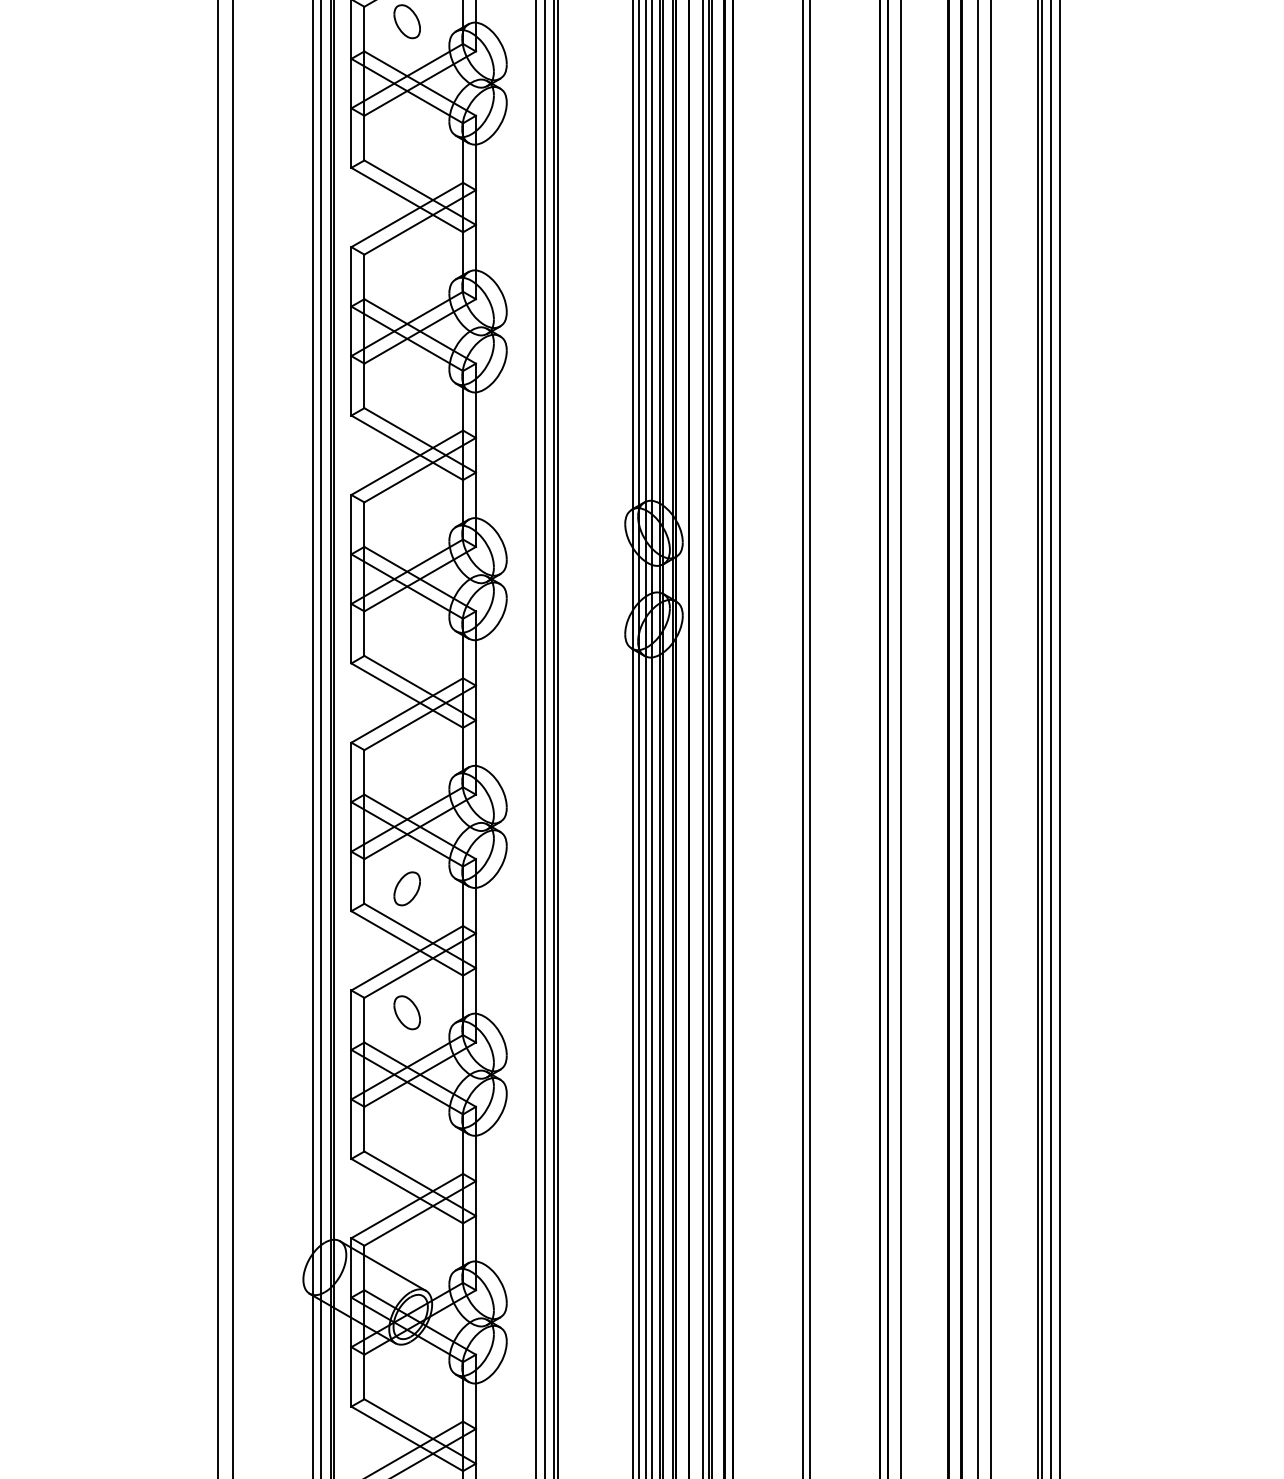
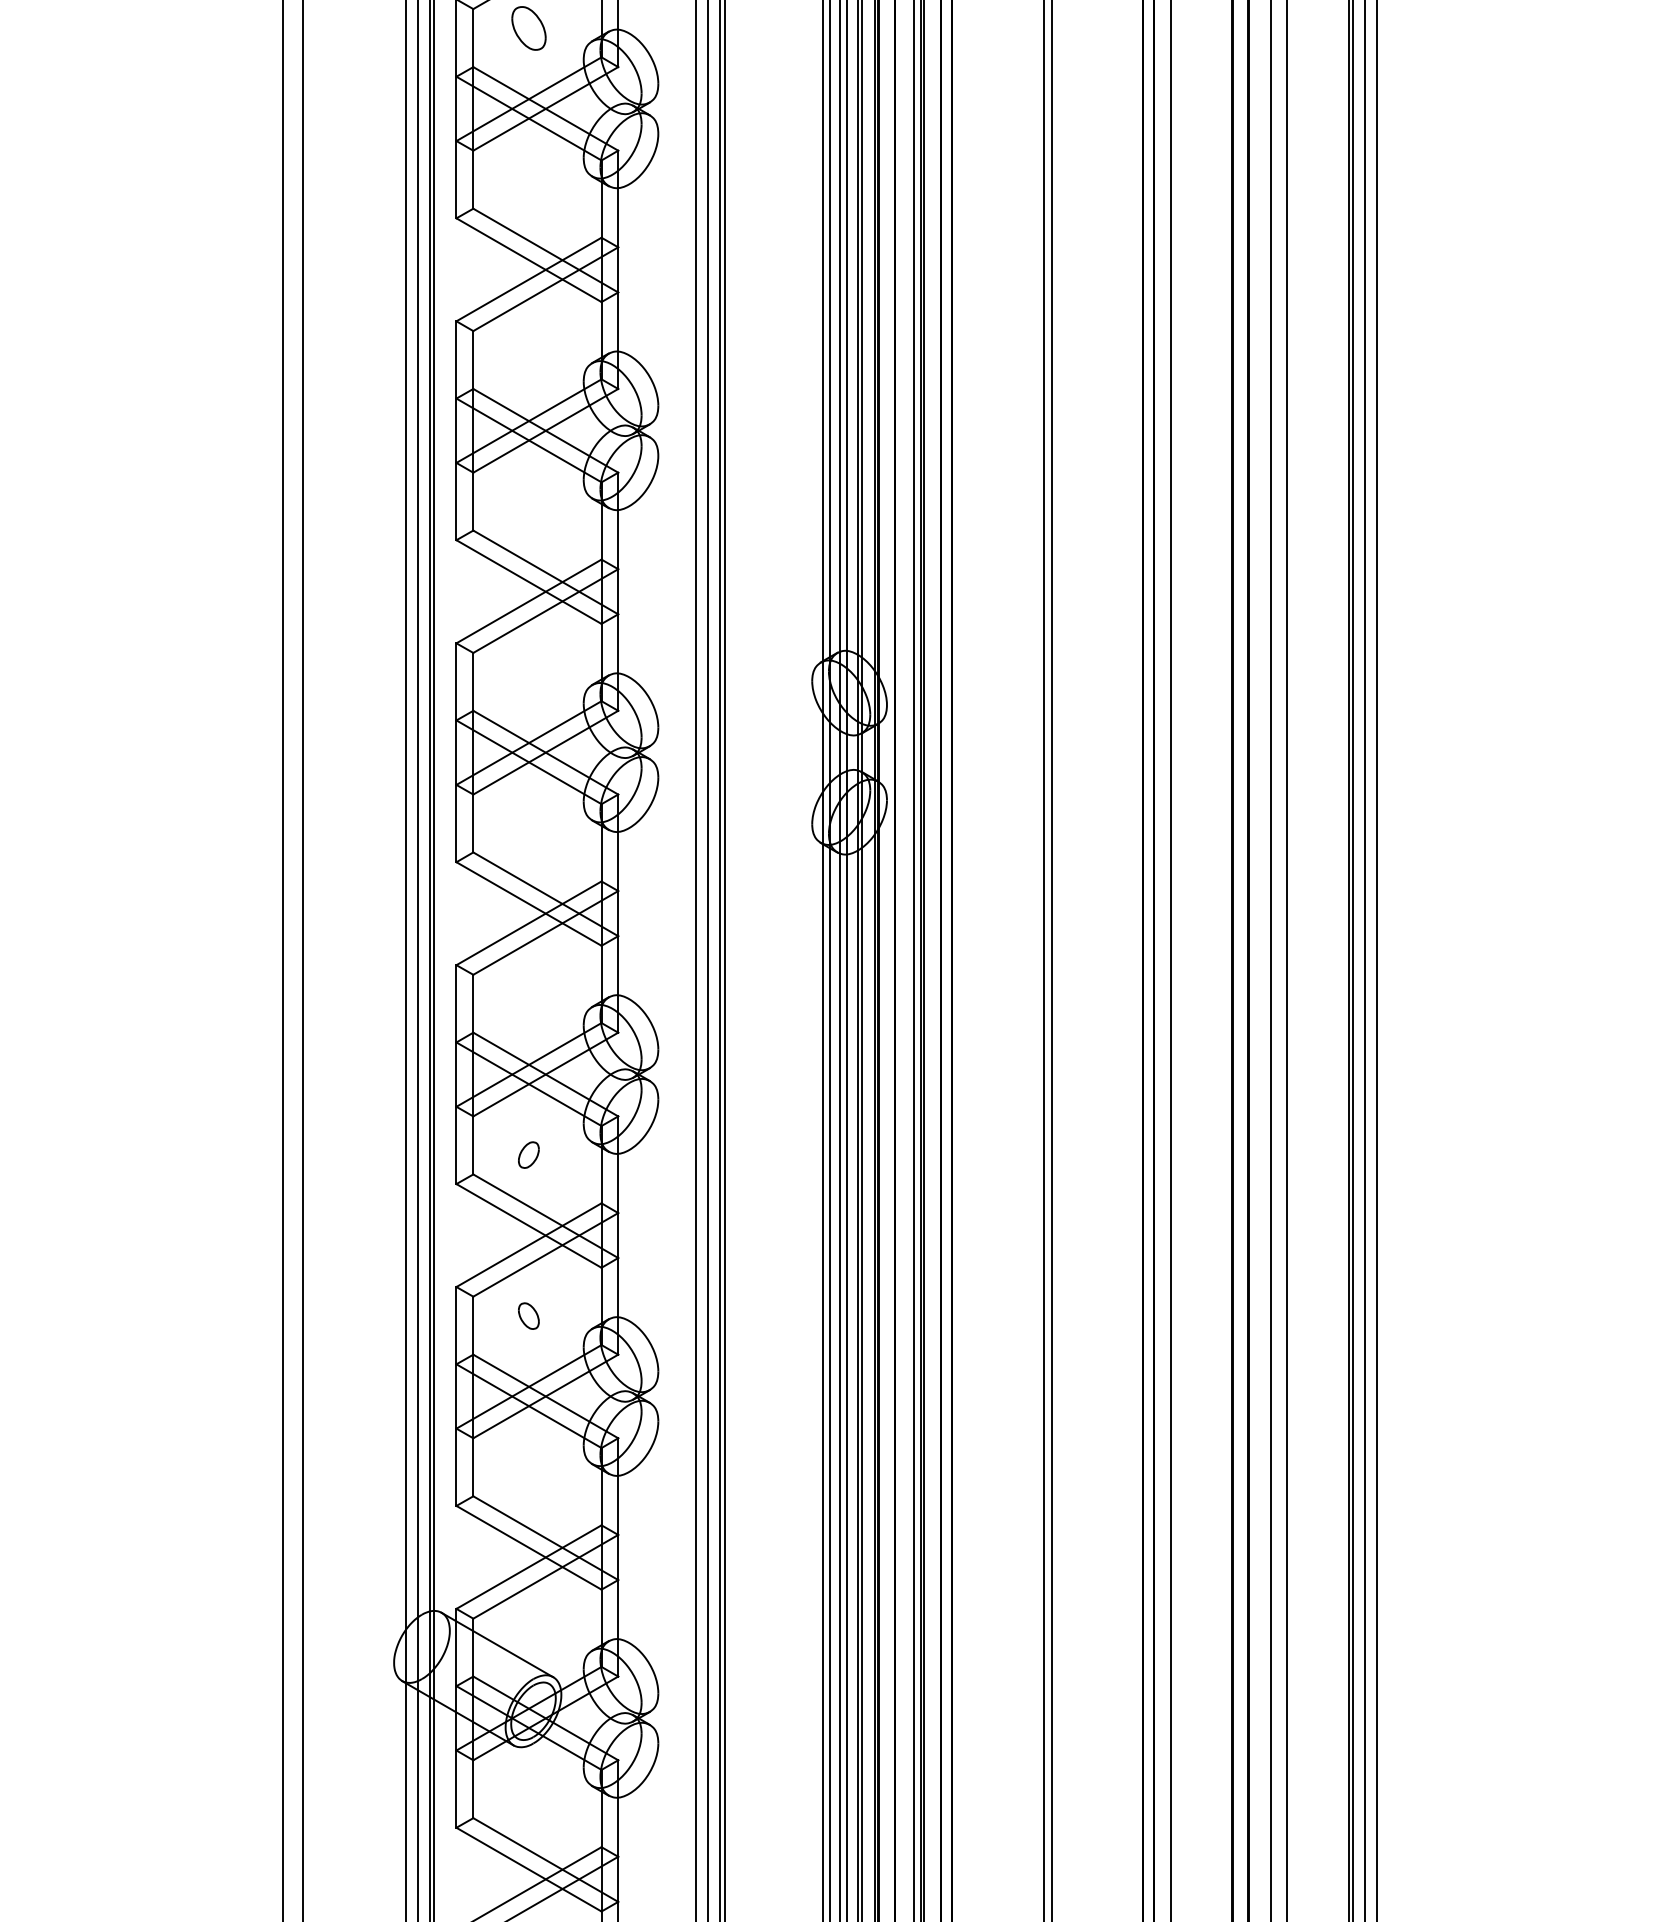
part: (406, 888) -> (528, 1154), size x0.6
part: (406, 1012) -> (528, 1315), size x0.6

